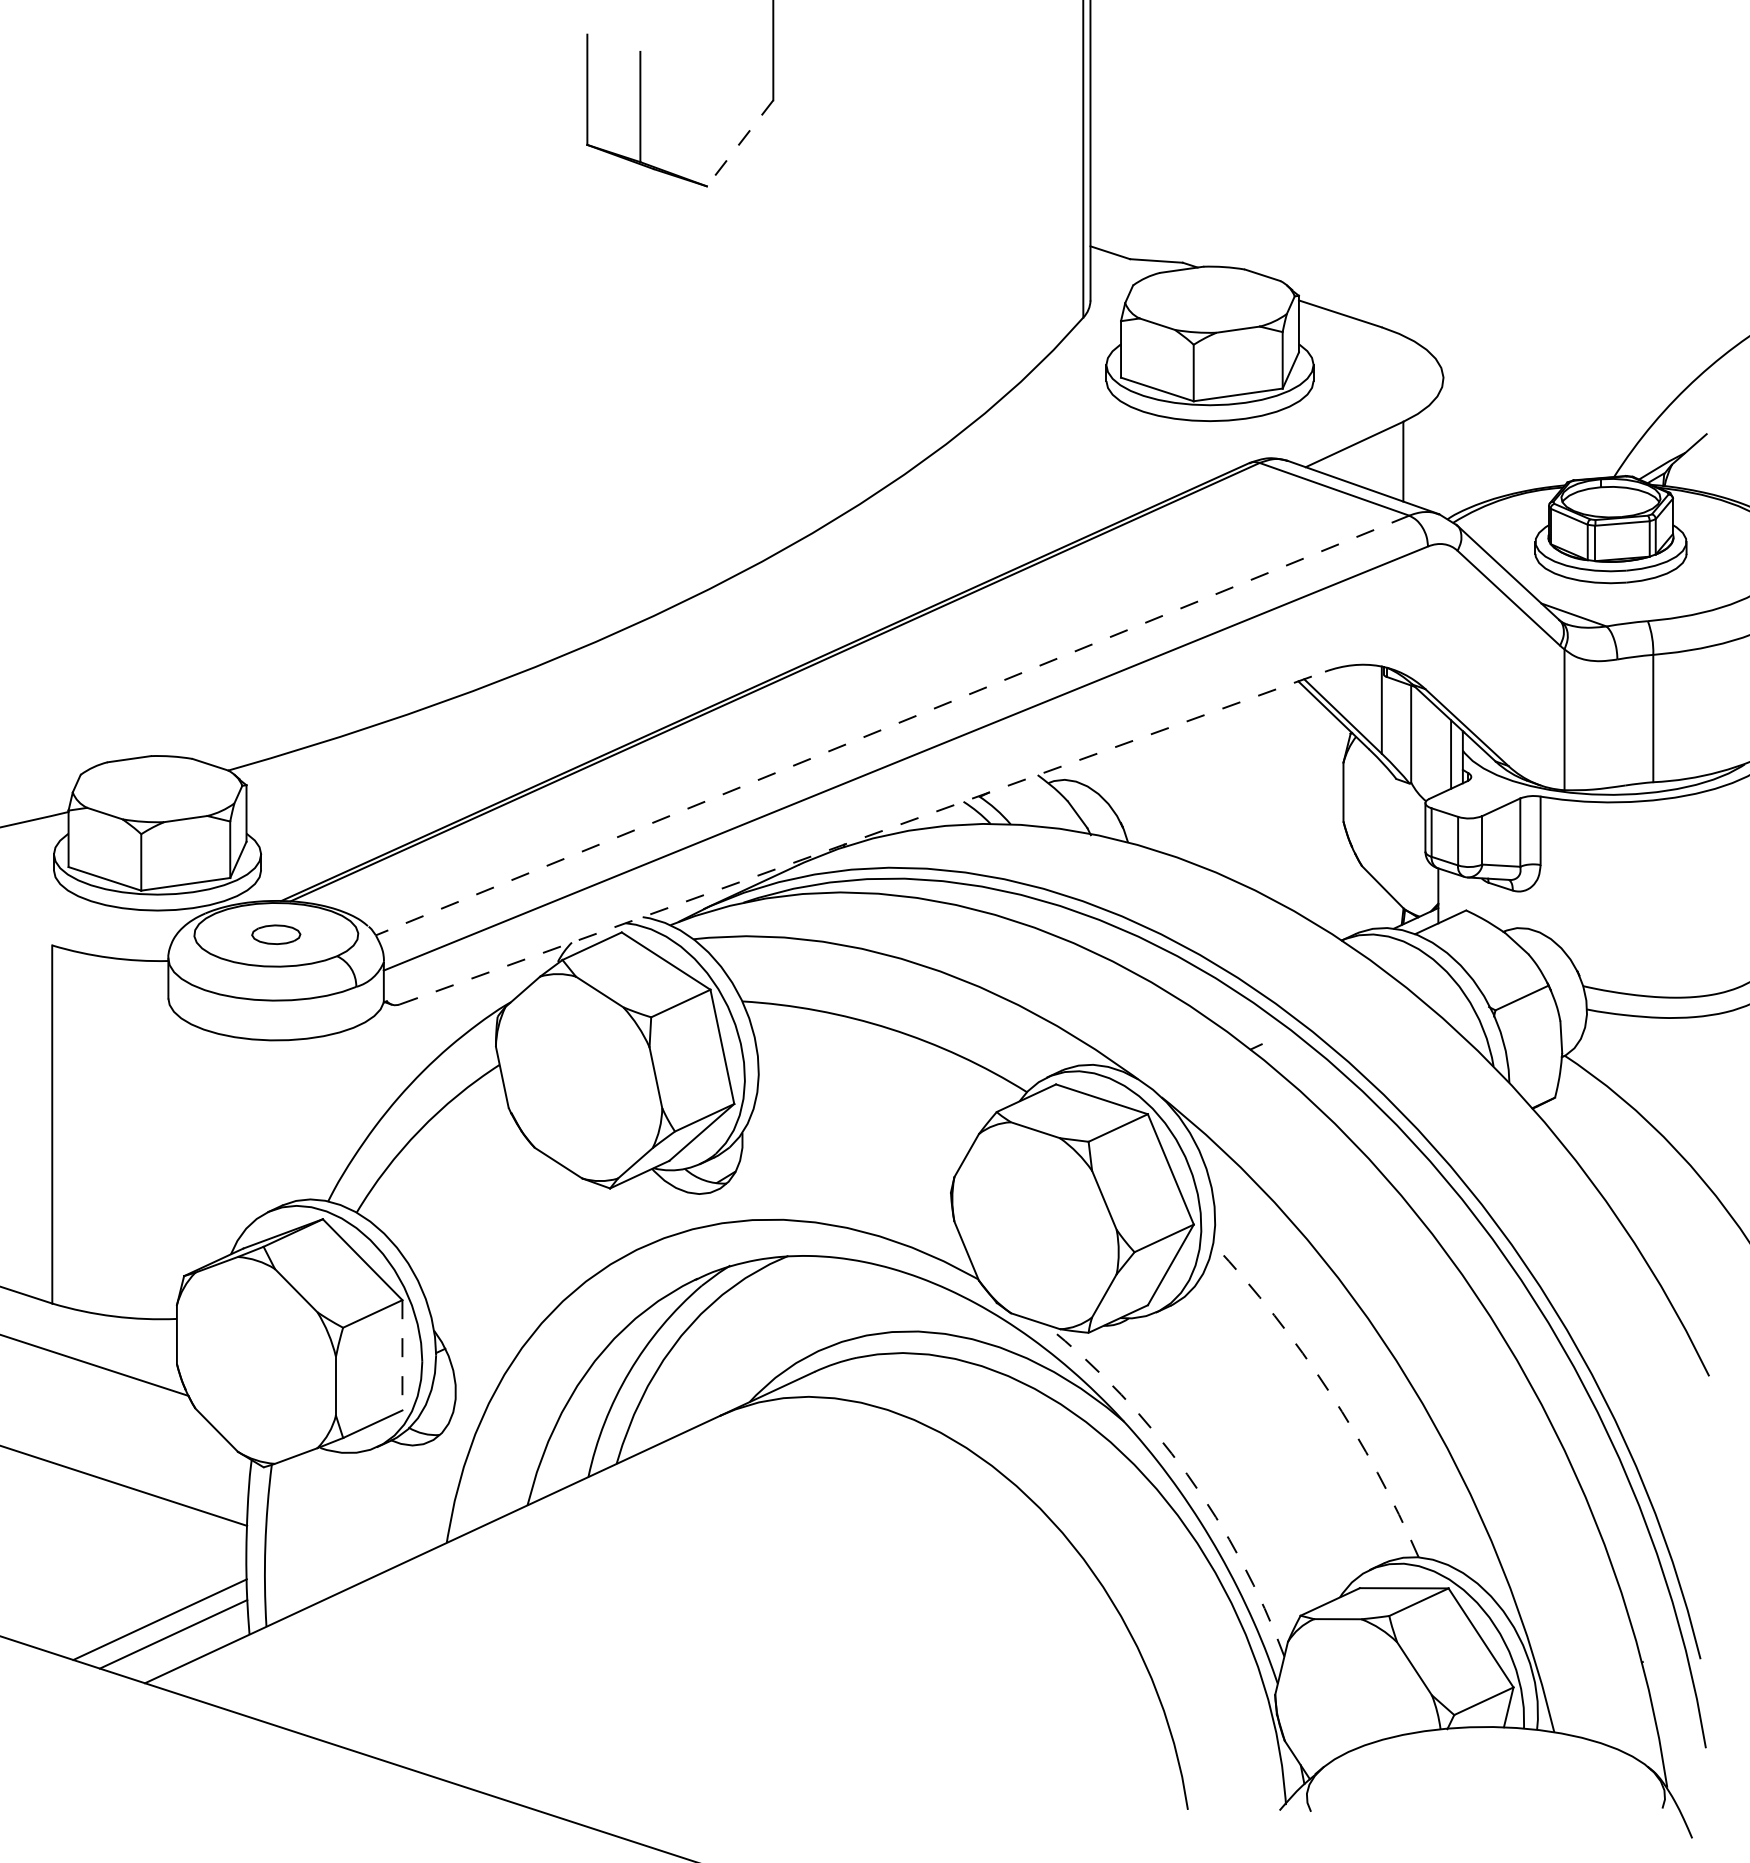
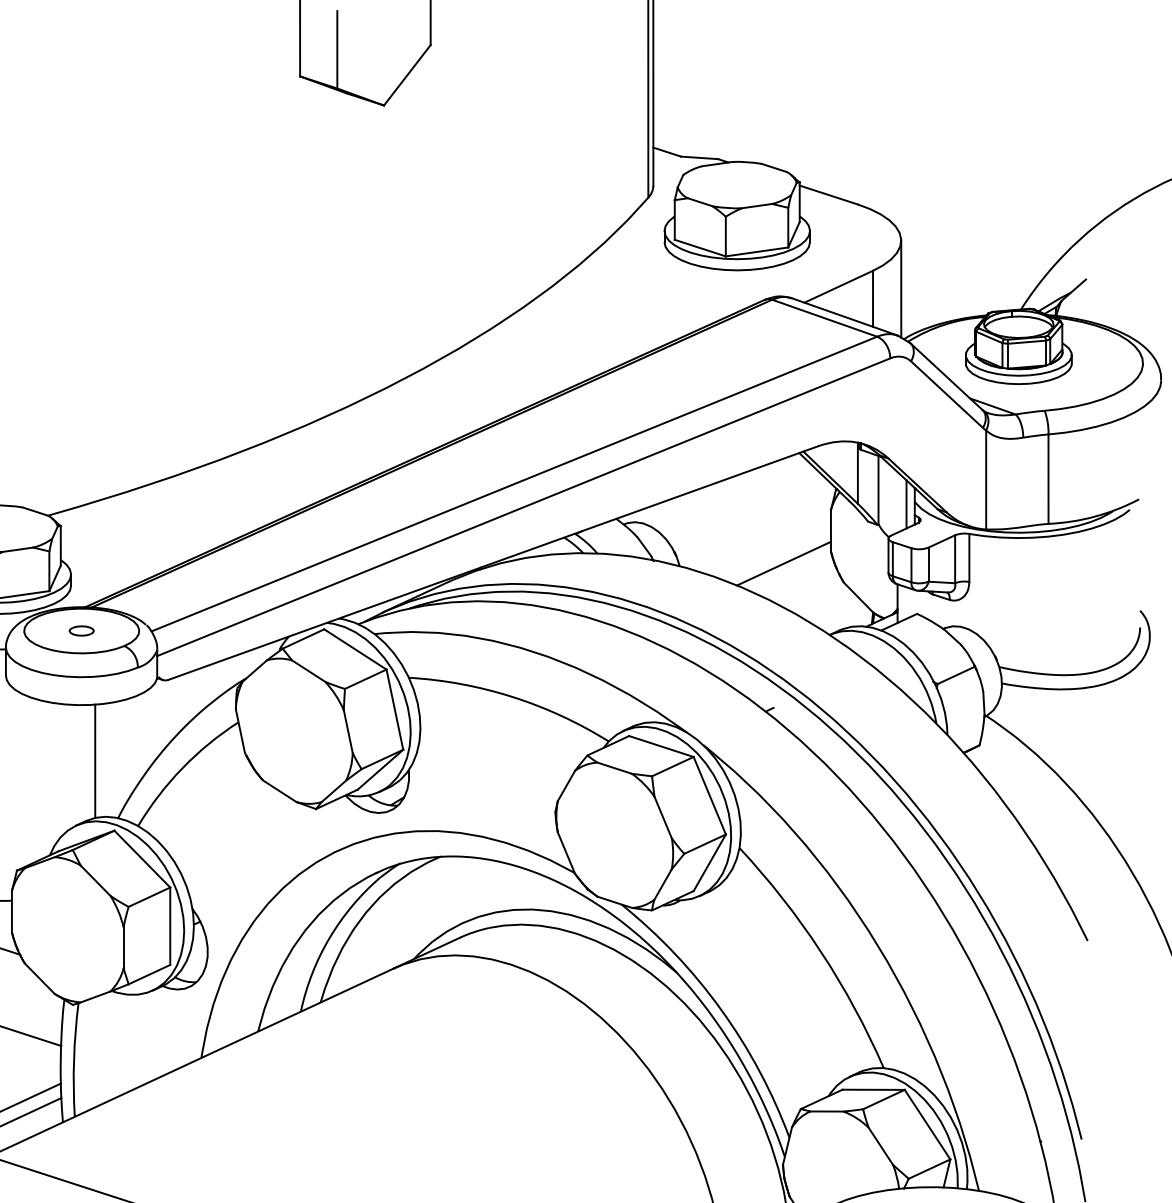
line: (739, 143) -> (406, 75), dashed -> solid
line: (1443, 447) -> (901, 288), added
line: (892, 725) -> (514, 484), dashed -> solid
line: (862, 838) -> (493, 563), dashed -> solid
line: (1276, 838) -> (783, 563), added
part: (276, 934) -> (81, 630), size x0.71
line: (295, 1120) -> (95, 761), added
line: (402, 1355) -> (170, 926), dashed -> solid
arc: (1329, 1391) -> (821, 951), dashed -> solid
arc: (1187, 1474) -> (721, 1009), dashed -> solid

